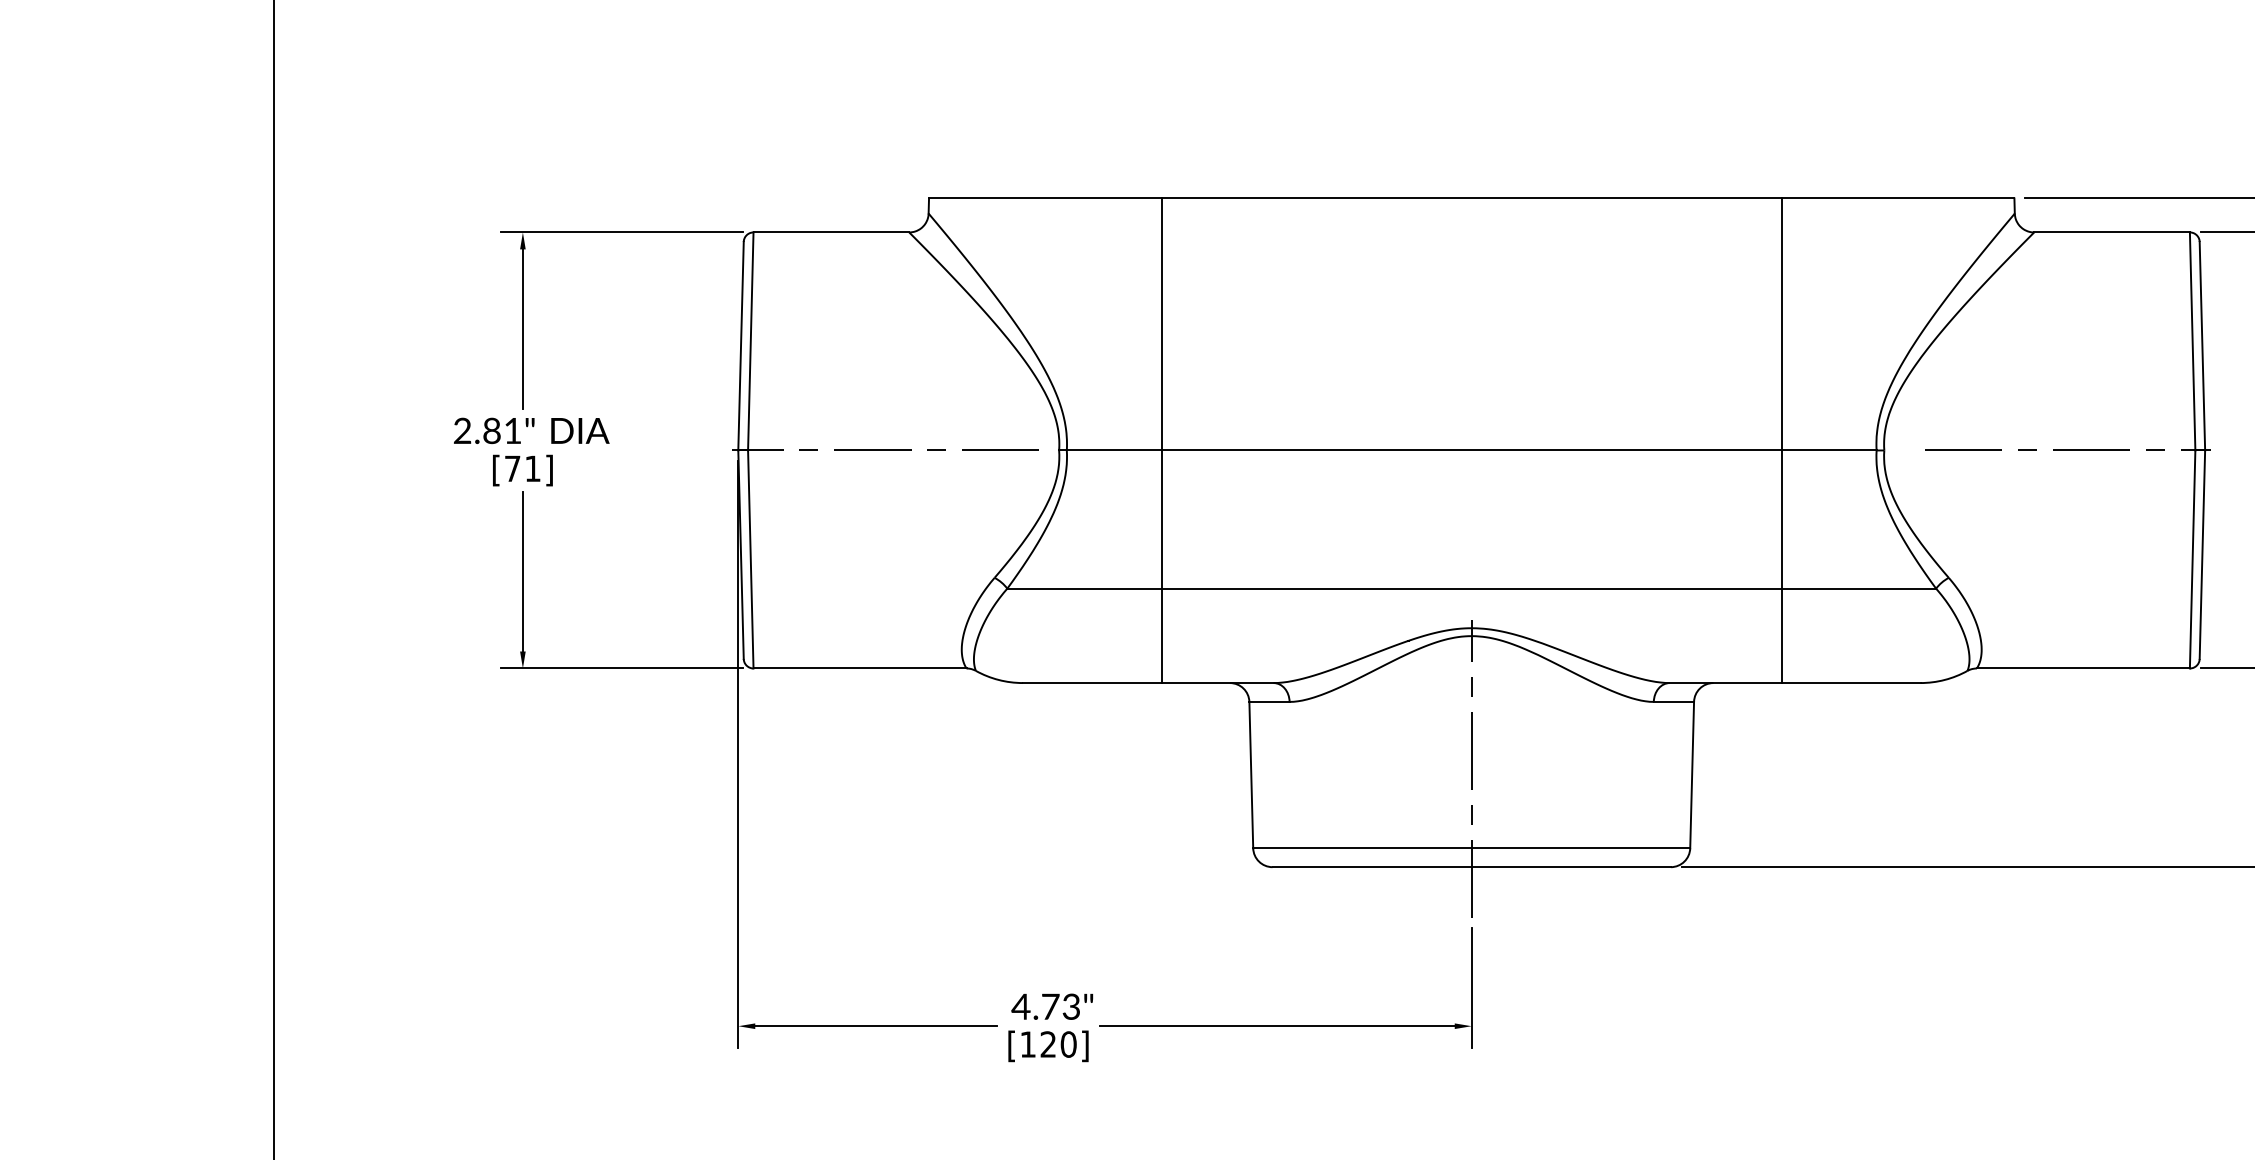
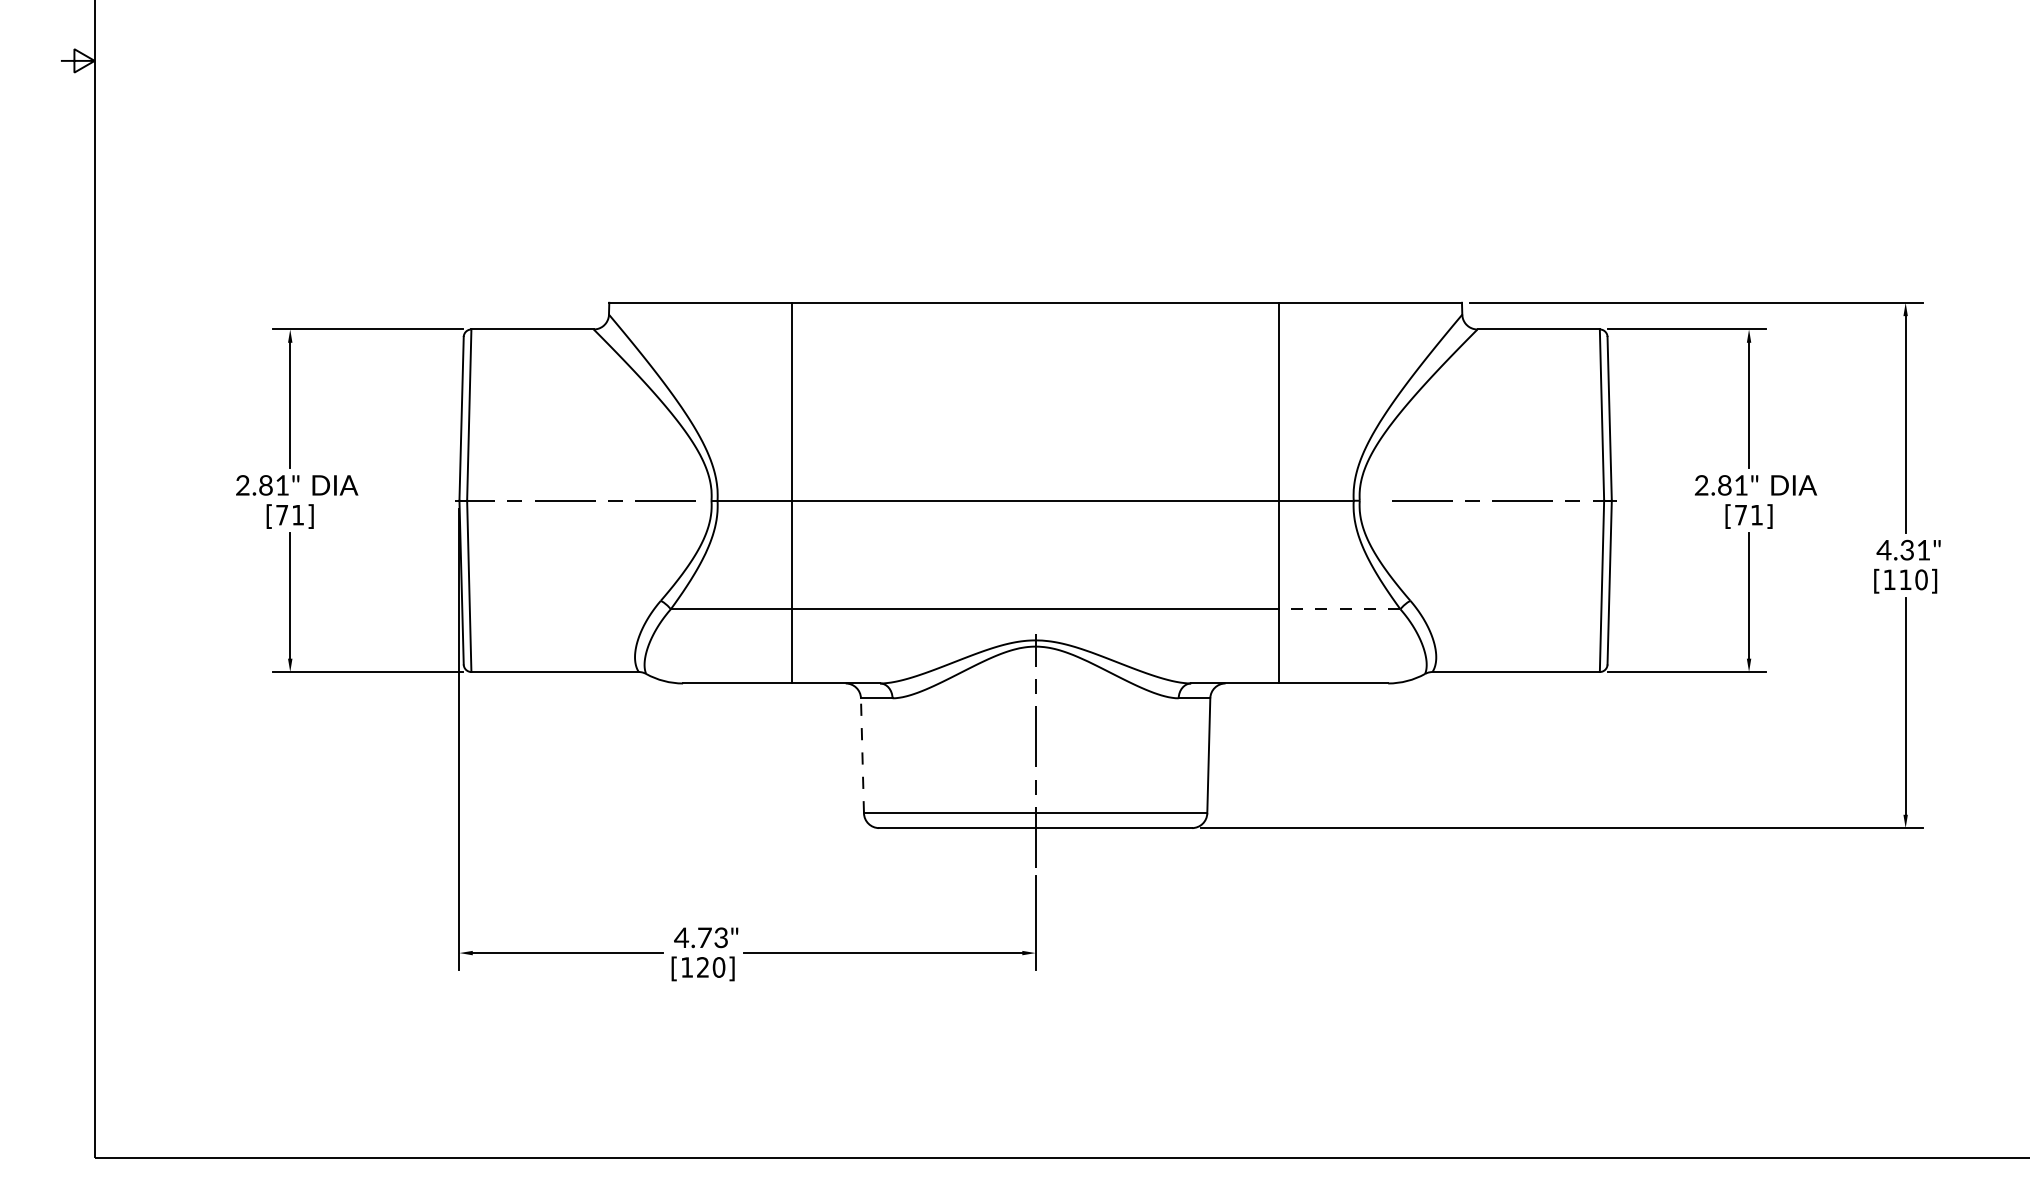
line: (1858, 588) -> (1339, 609), solid -> dashed
line: (1251, 774) -> (862, 755), solid -> dashed

